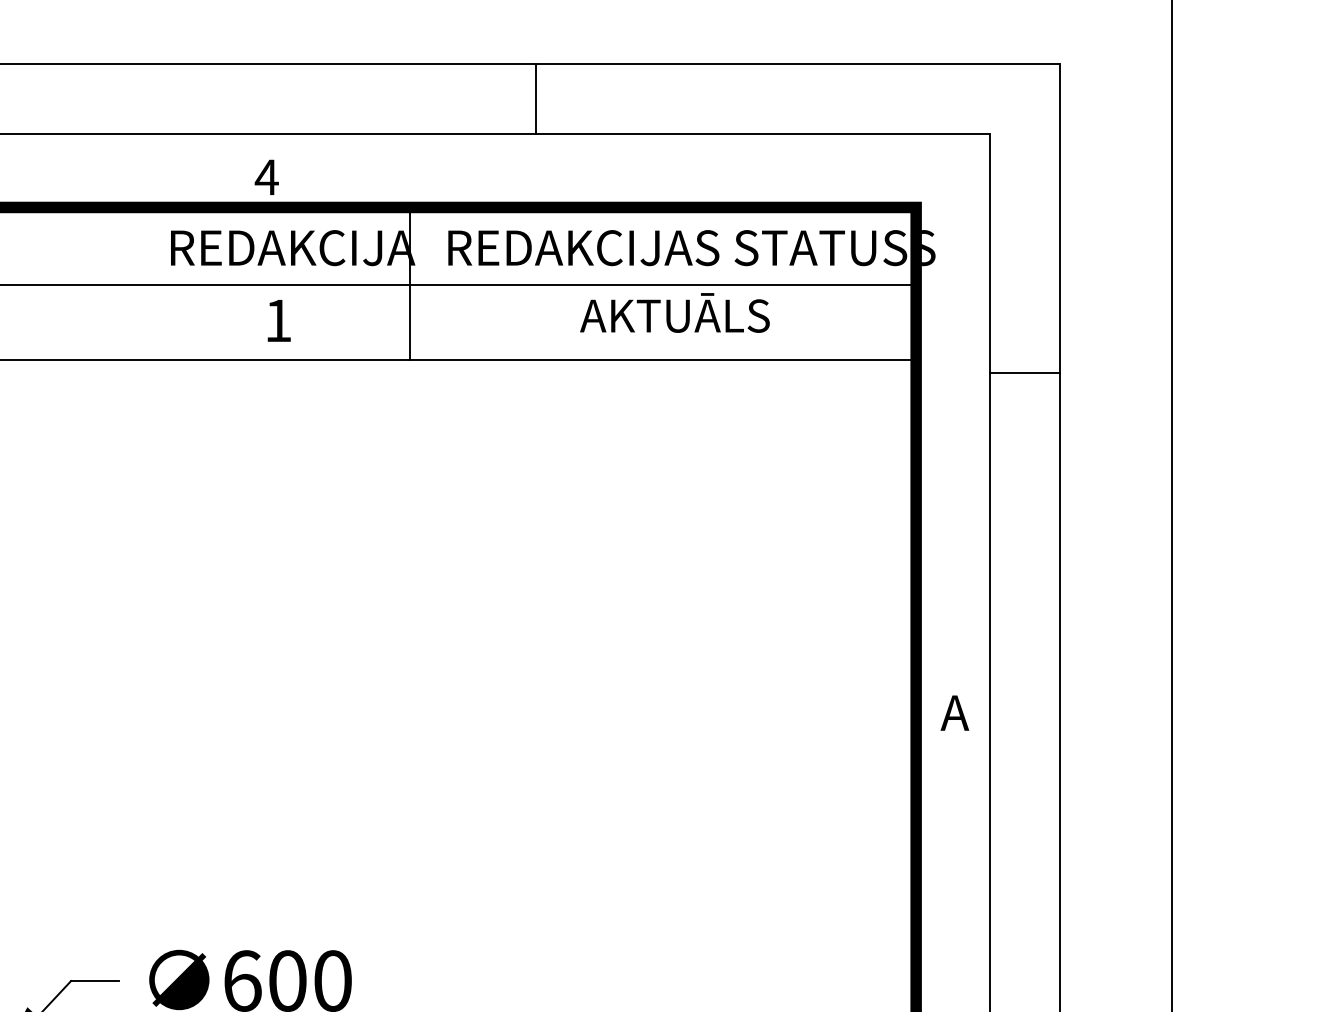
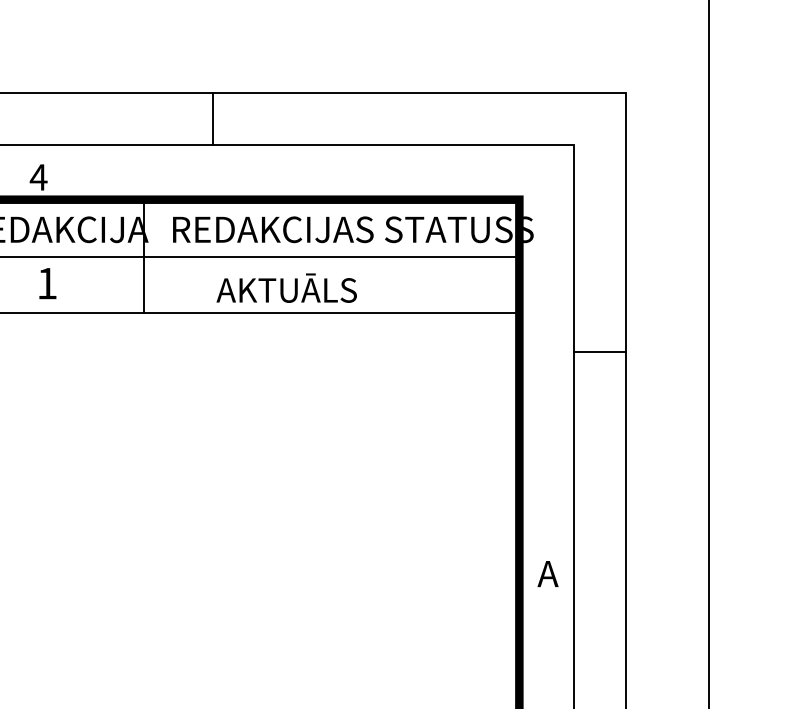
line: (535, 98) -> (213, 119), moved
text: (674, 312) -> (286, 287), moved
line: (1024, 372) -> (599, 351), moved

